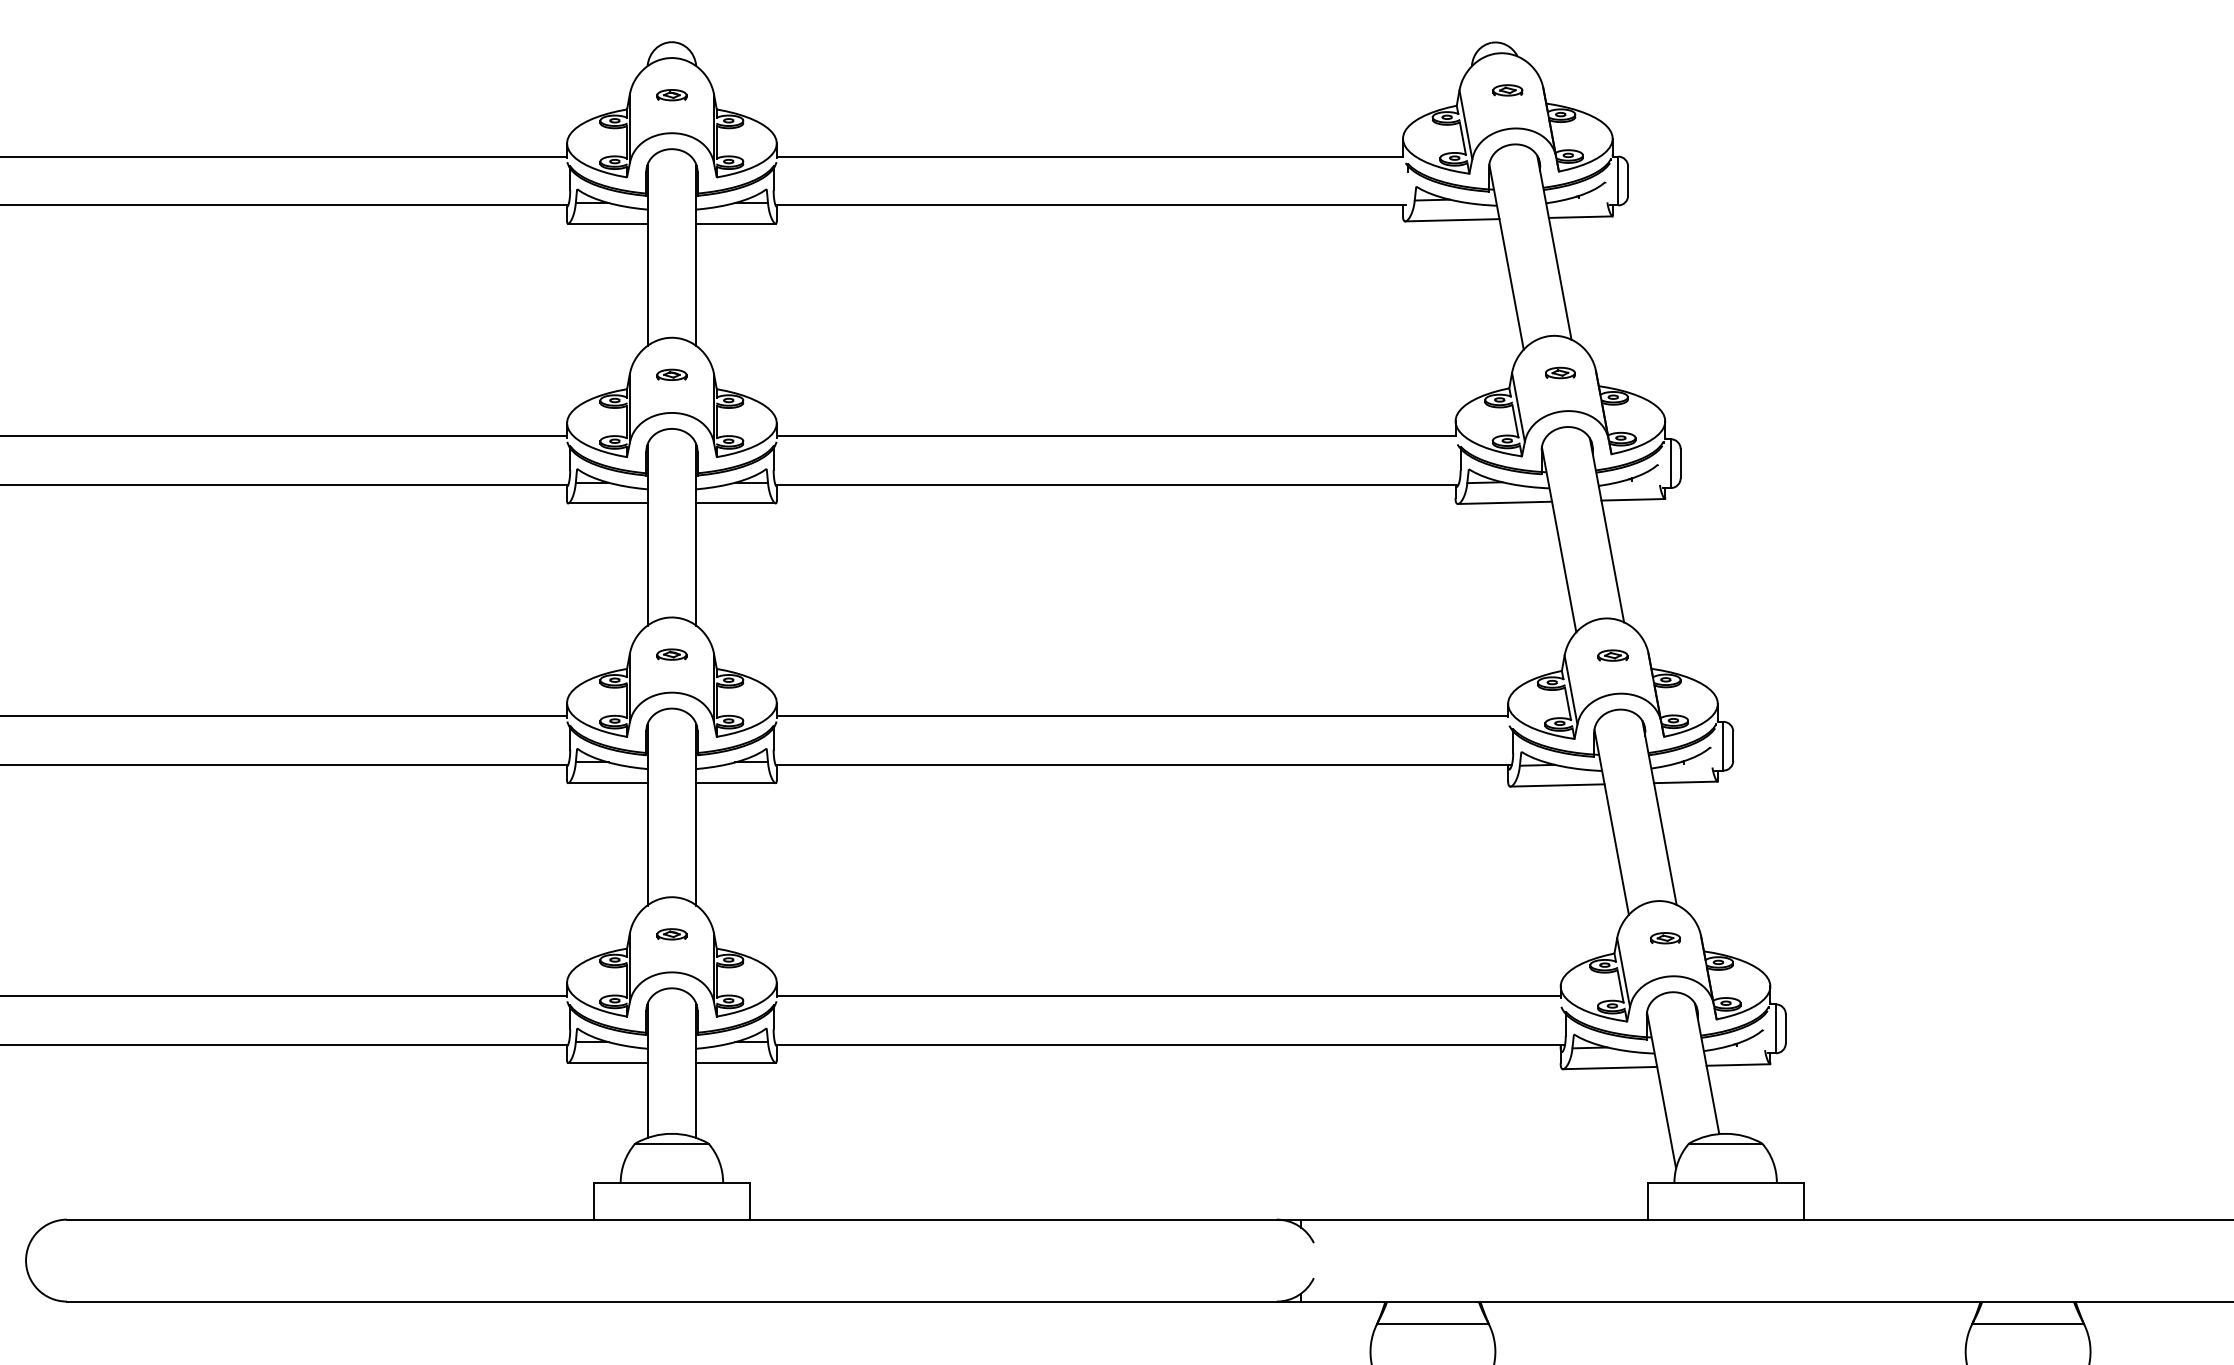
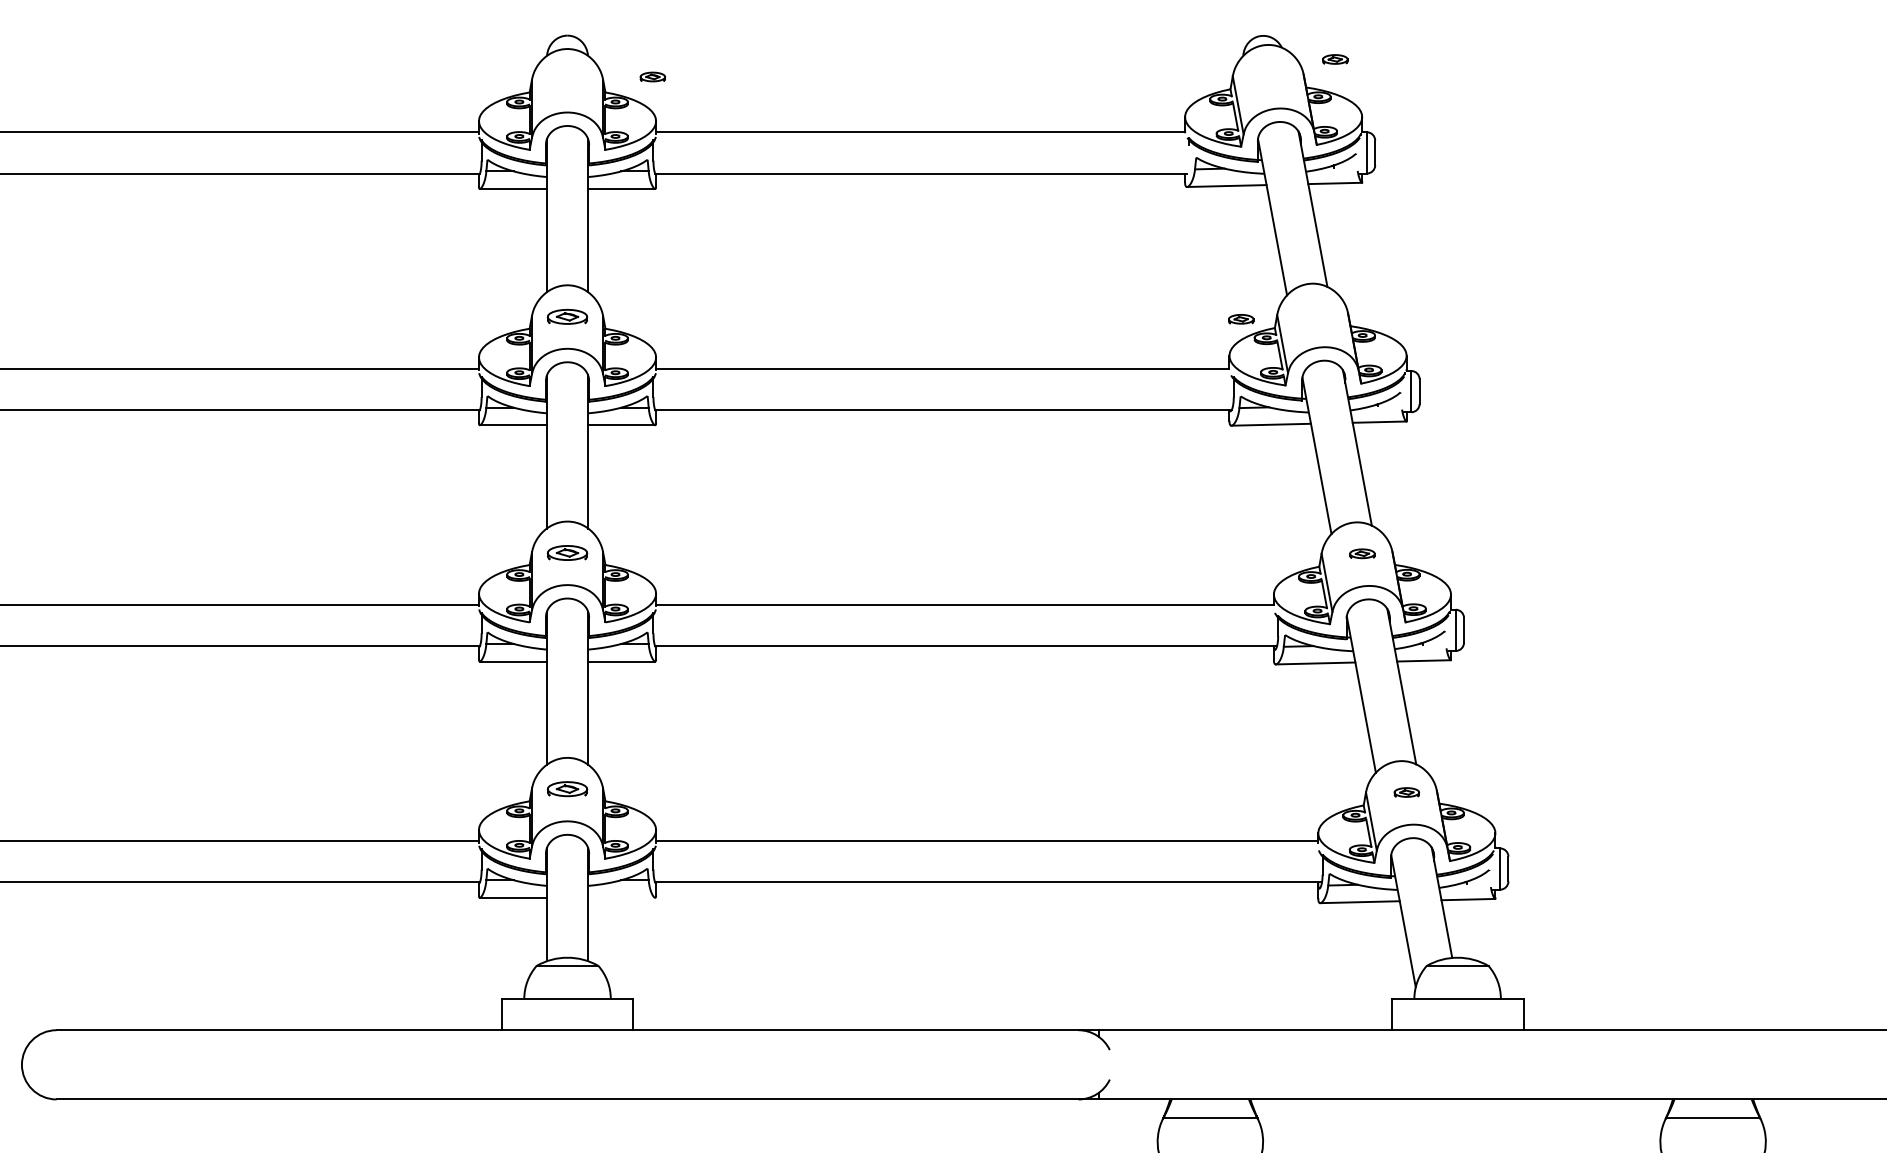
part: (1507, 90) -> (1335, 59), moved
part: (671, 95) -> (652, 77), moved
part: (1560, 372) -> (1241, 318), moved
part: (671, 374) -> (567, 316), size x1.6
part: (671, 654) -> (567, 552), size x1.6
part: (671, 934) -> (567, 789), size x1.6
line: (735, 1062) -> (621, 897), removed

